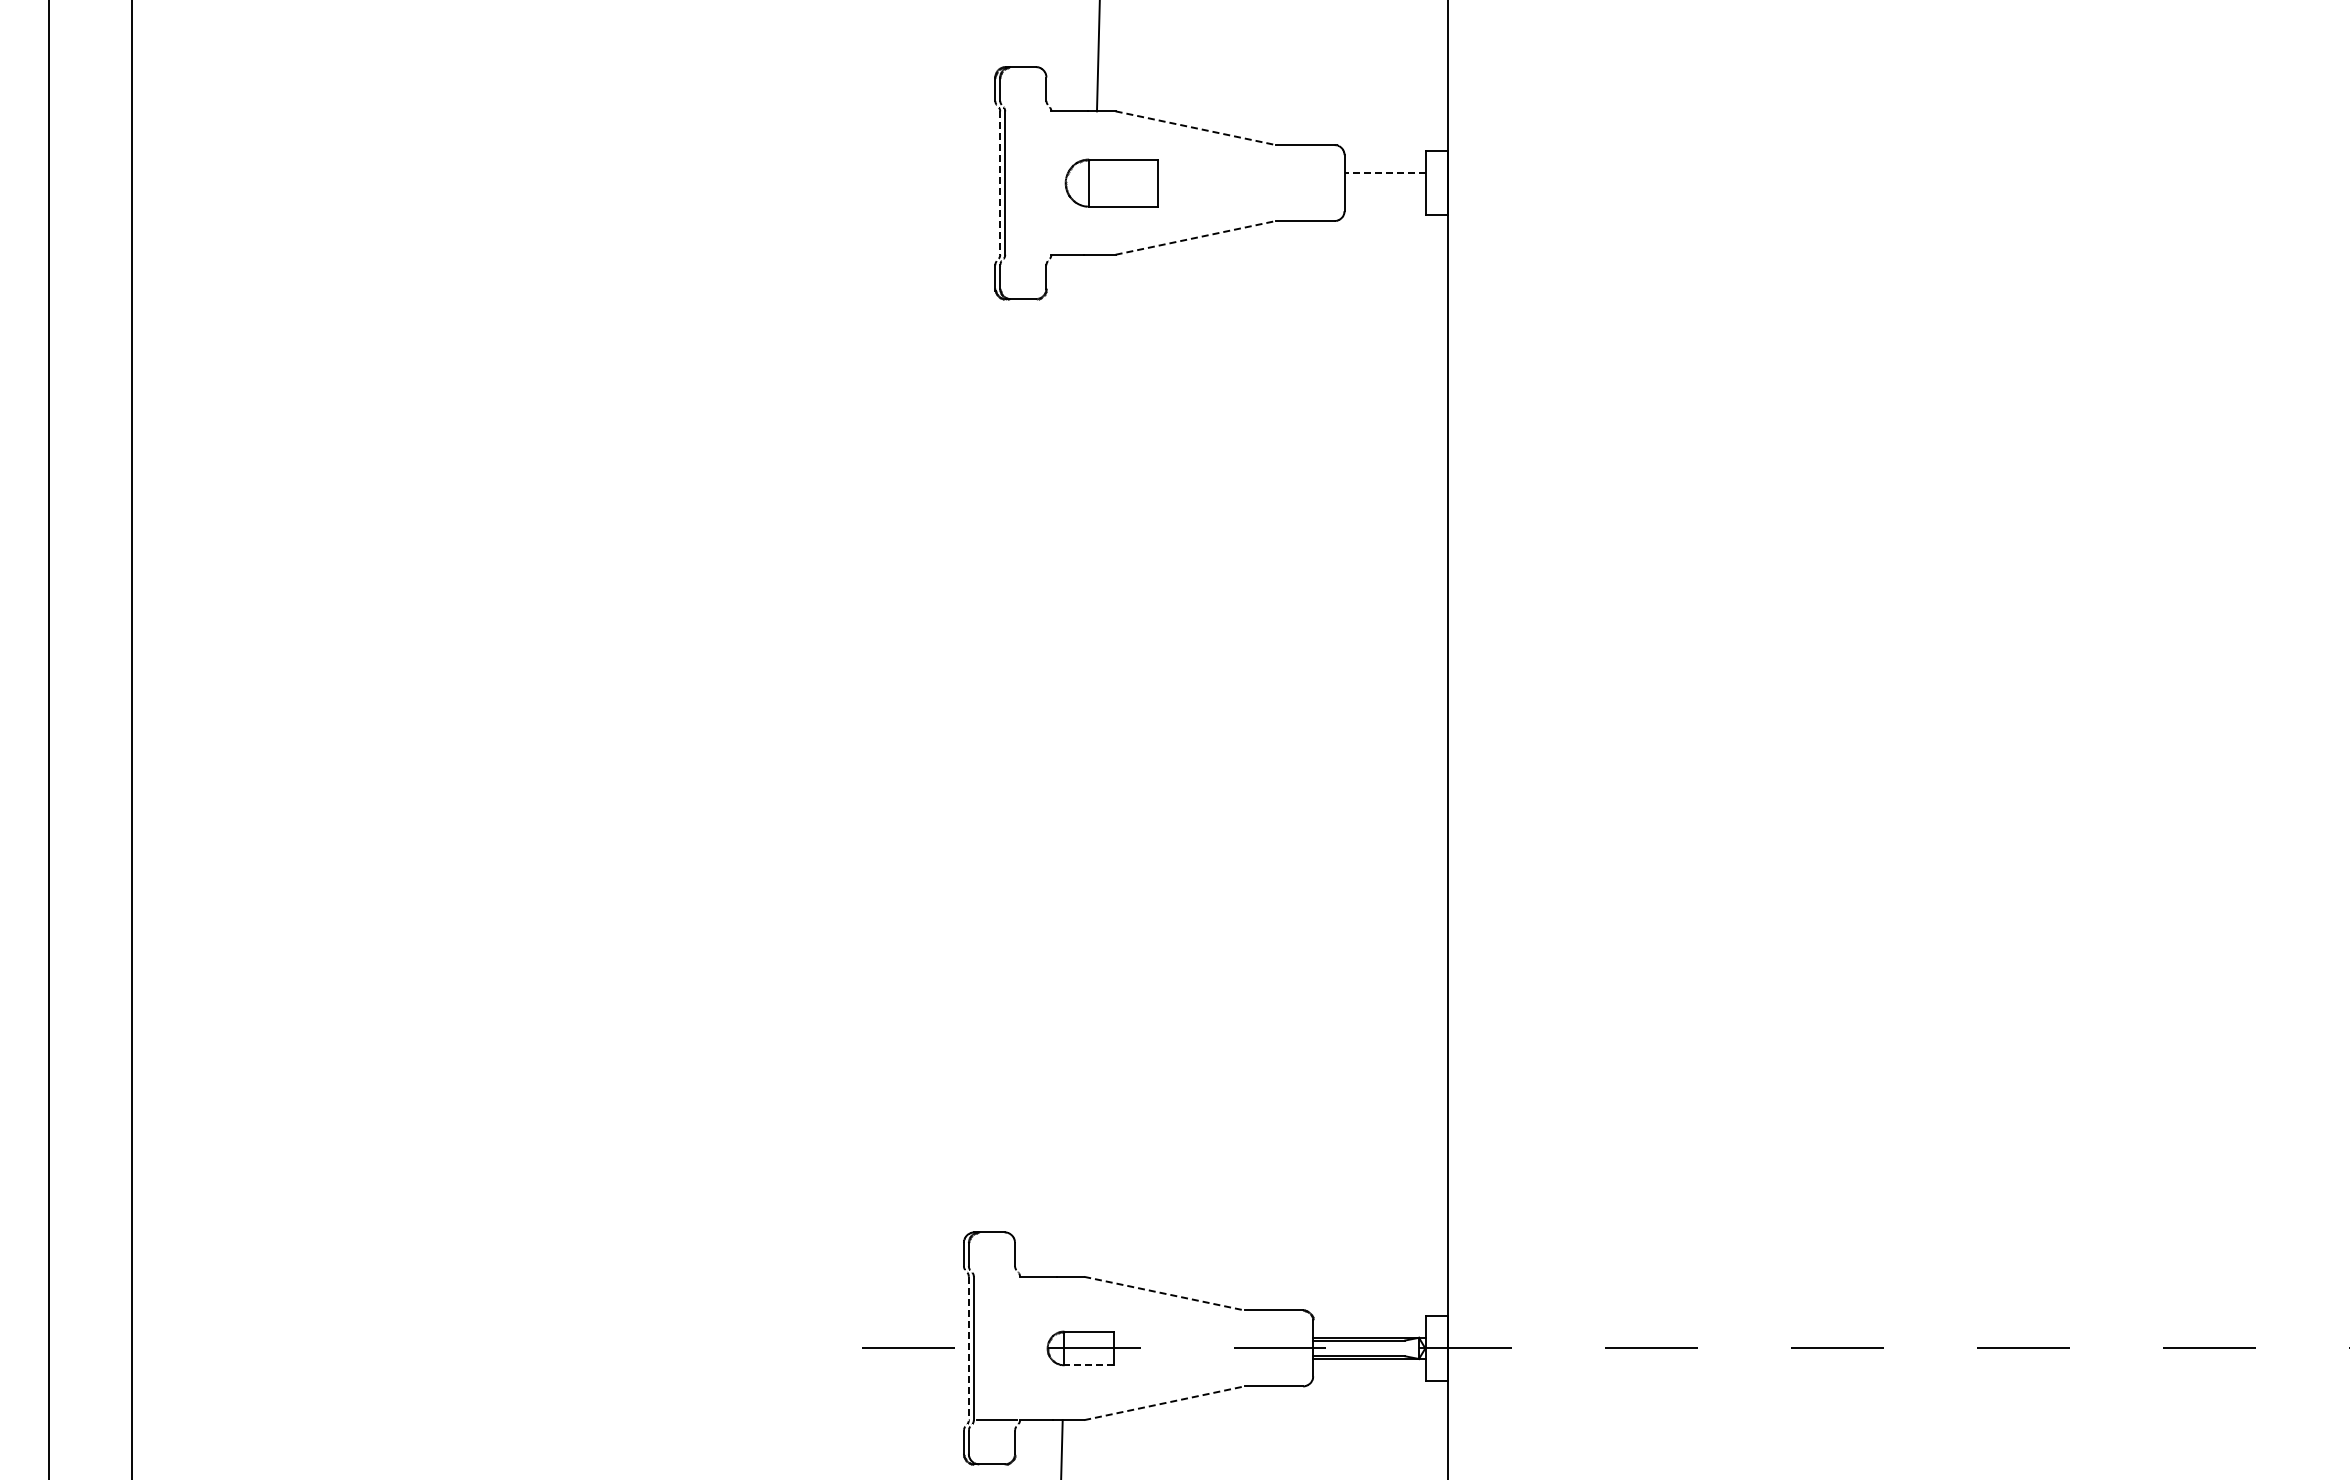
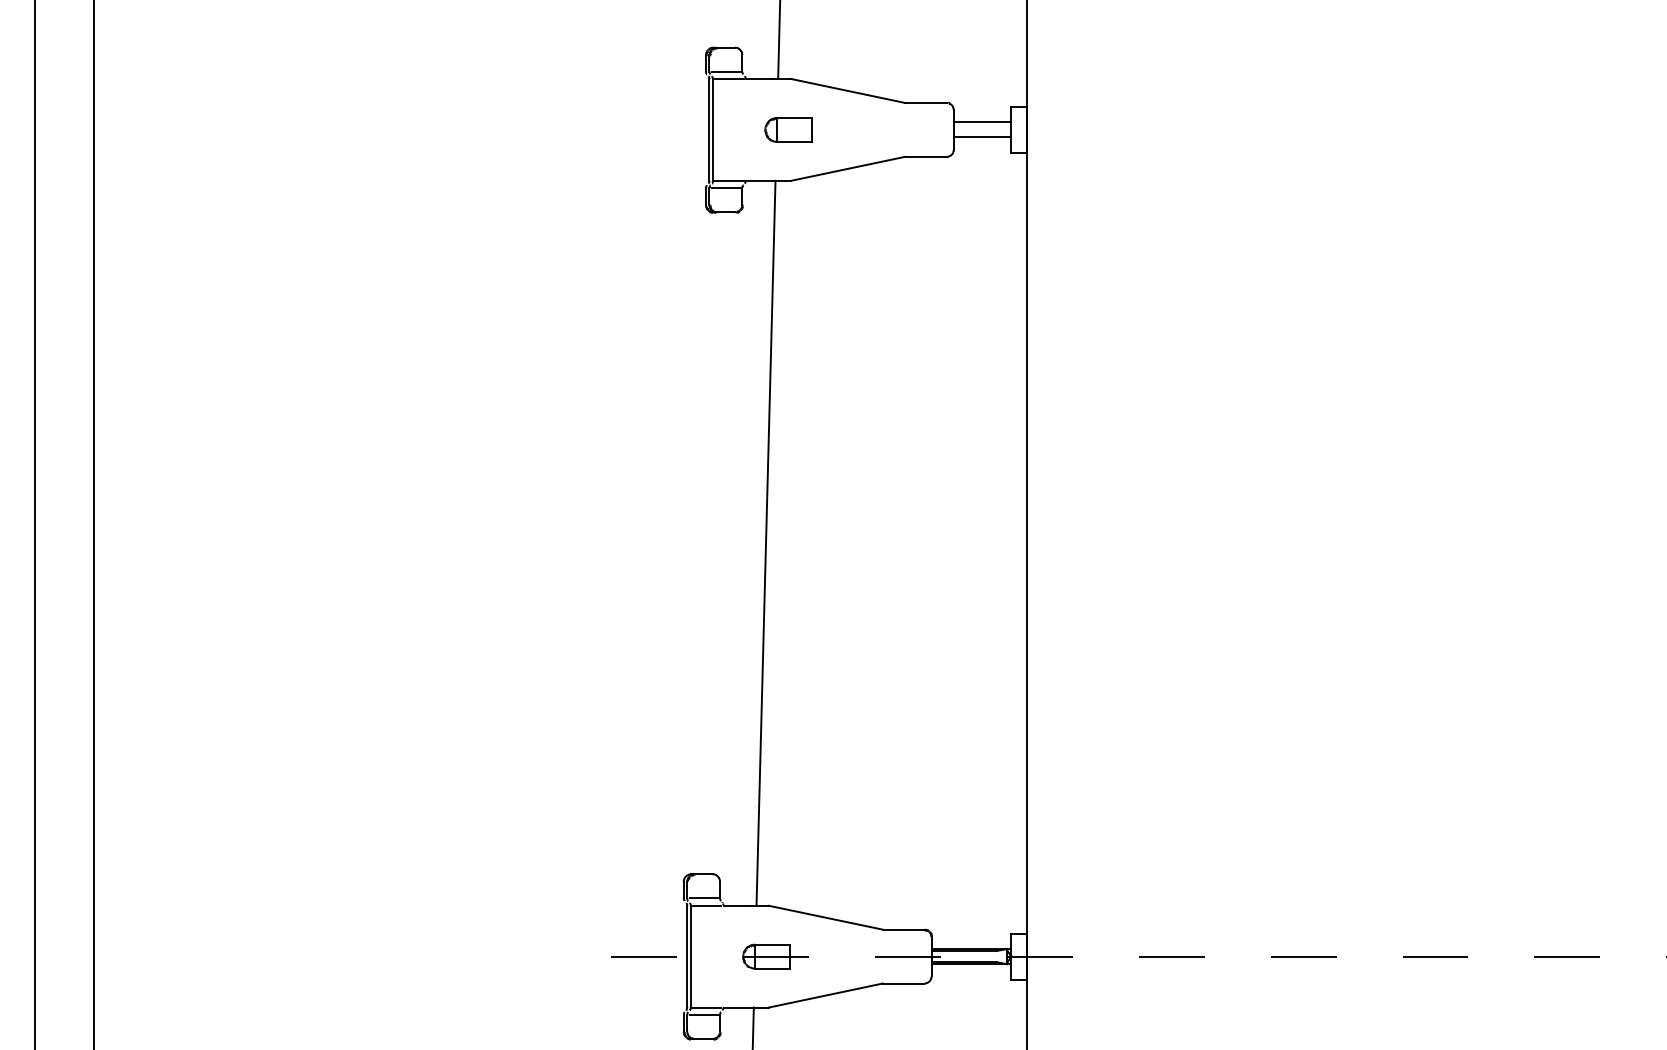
line: (1023, 100) -> (726, 71), added
line: (1028, 111) -> (729, 79), added
line: (1195, 128) -> (848, 91), dashed -> solid
line: (1385, 172) -> (982, 122), dashed -> solid
part: (1111, 182) -> (788, 129), size x0.71
line: (1000, 183) -> (709, 130), dashed -> solid
line: (1384, 193) -> (982, 137), added
line: (1195, 237) -> (848, 168), dashed -> solid
line: (1028, 254) -> (729, 180), added
line: (1023, 265) -> (726, 188), added
line: (1079, 765) -> (765, 543), added
line: (991, 1266) -> (703, 898), added
line: (996, 1276) -> (706, 905), added
line: (1164, 1293) -> (826, 917), dashed -> solid
line: (968, 1348) -> (687, 956), dashed -> solid
line: (1088, 1365) -> (772, 968), dashed -> solid
line: (1164, 1403) -> (826, 995), dashed -> solid
line: (991, 1430) -> (703, 1014), added

